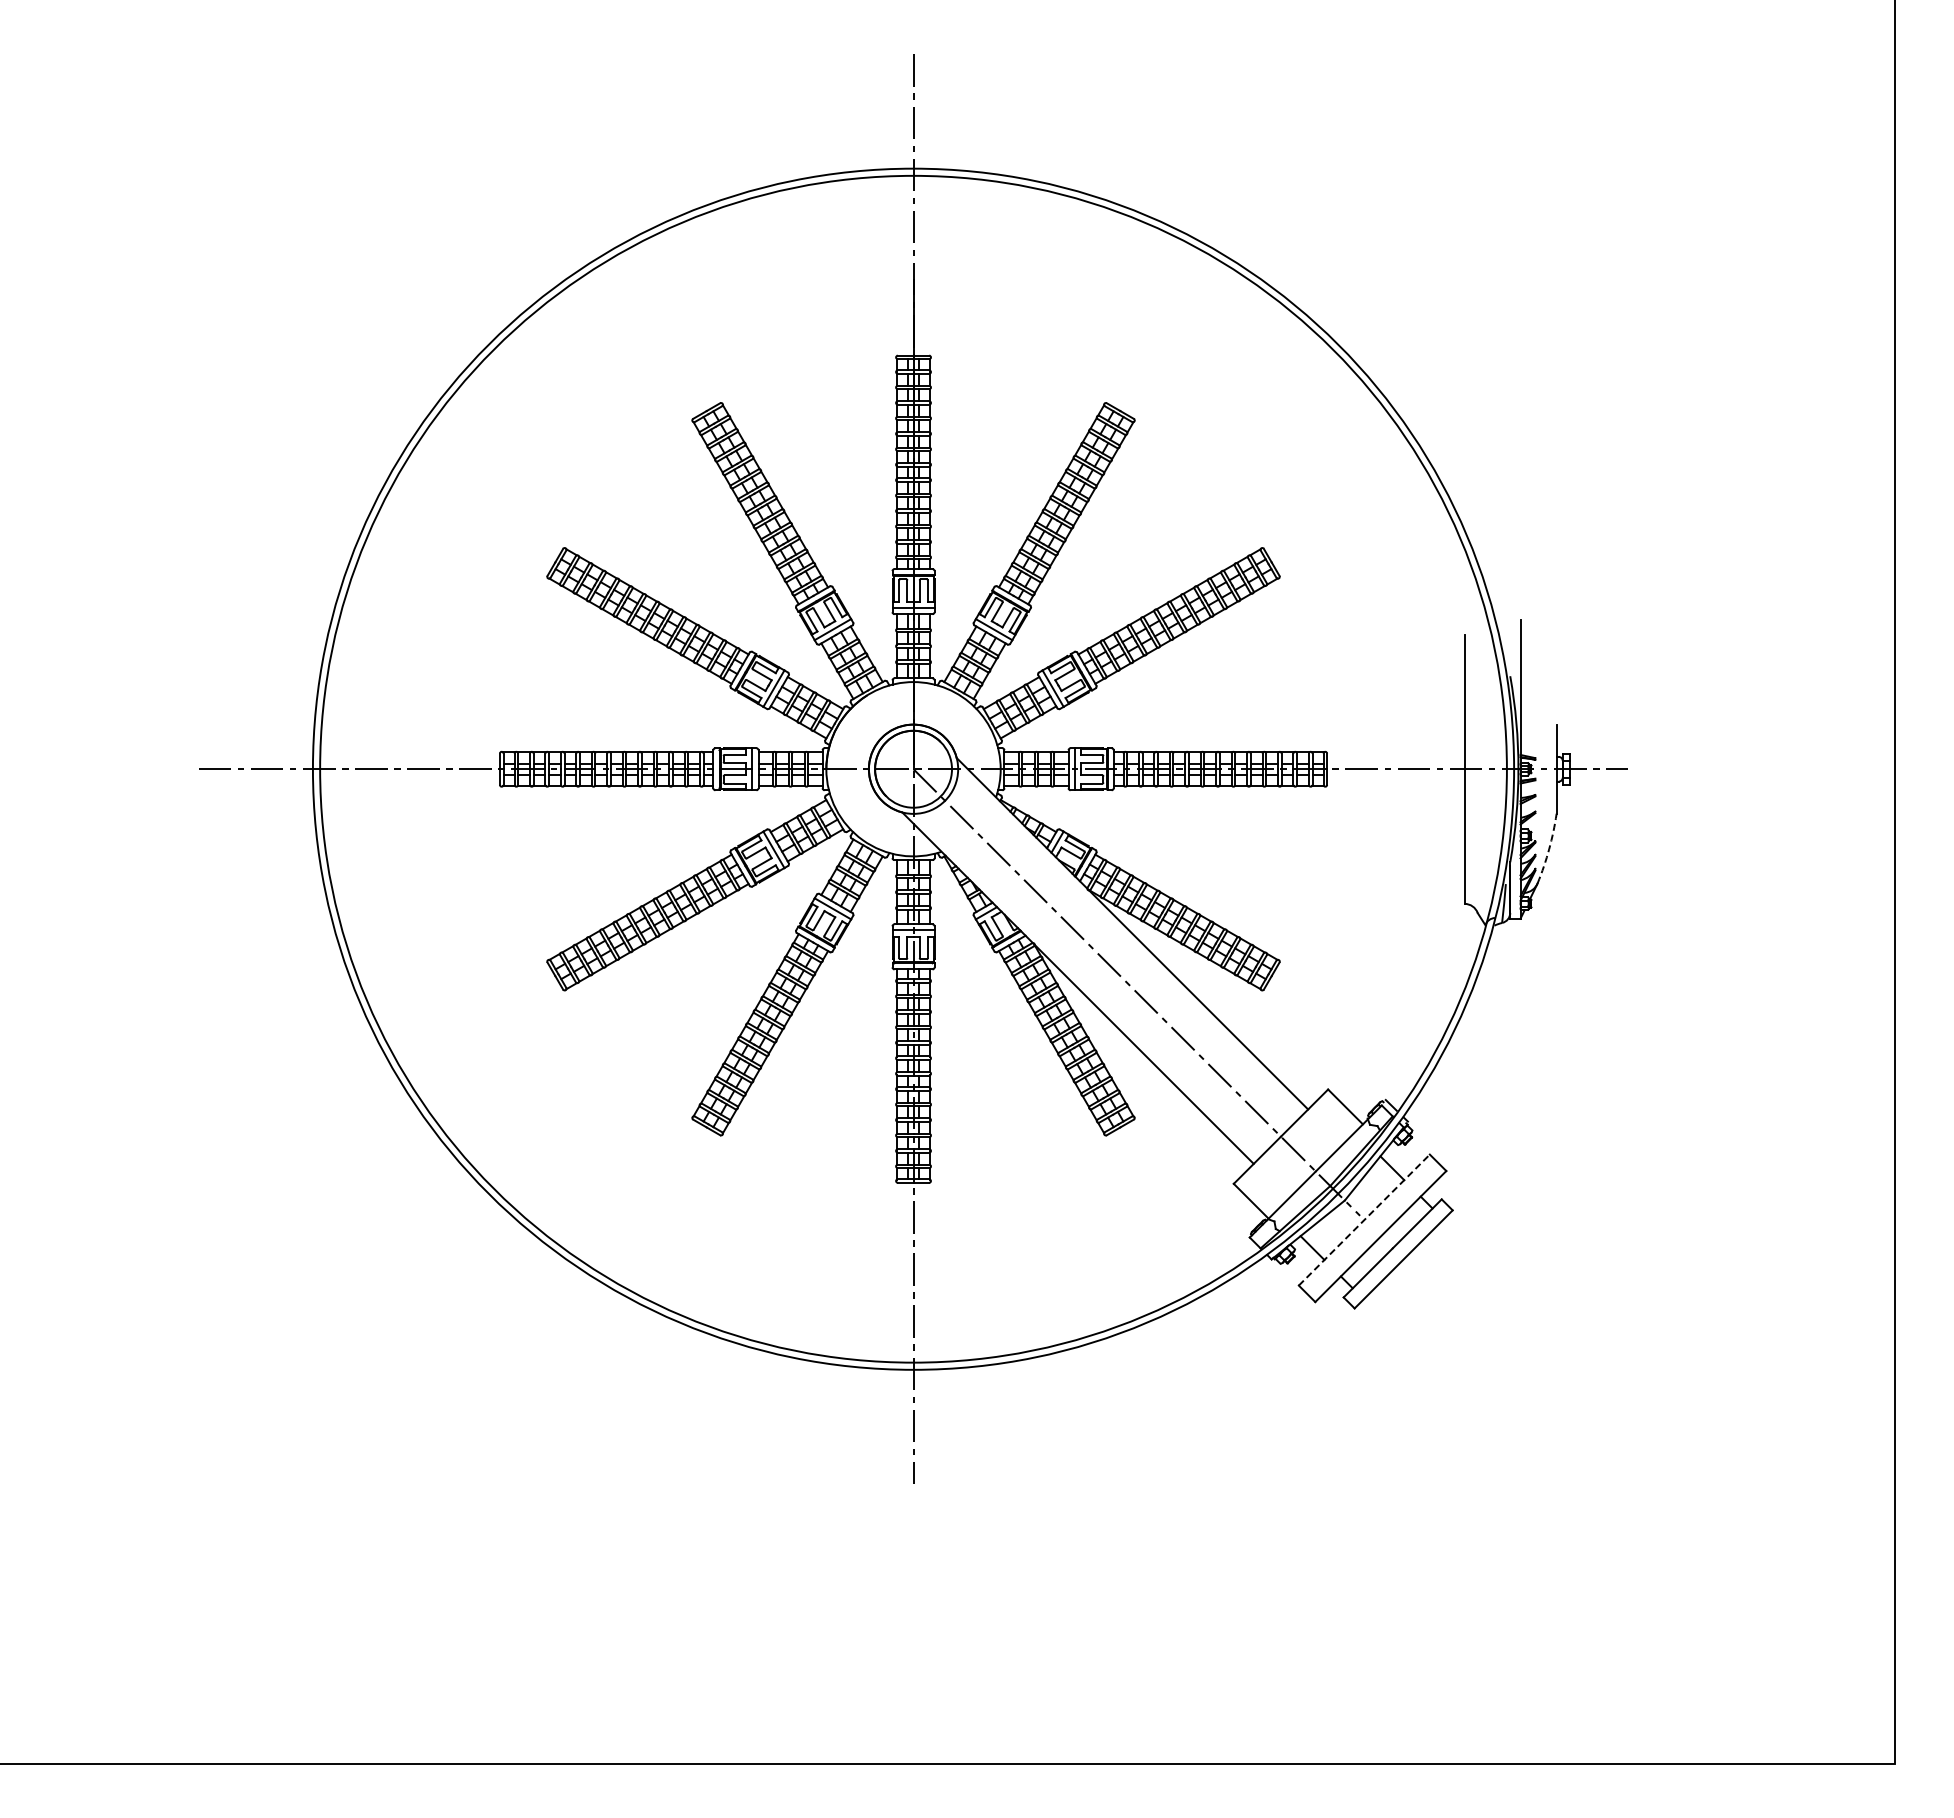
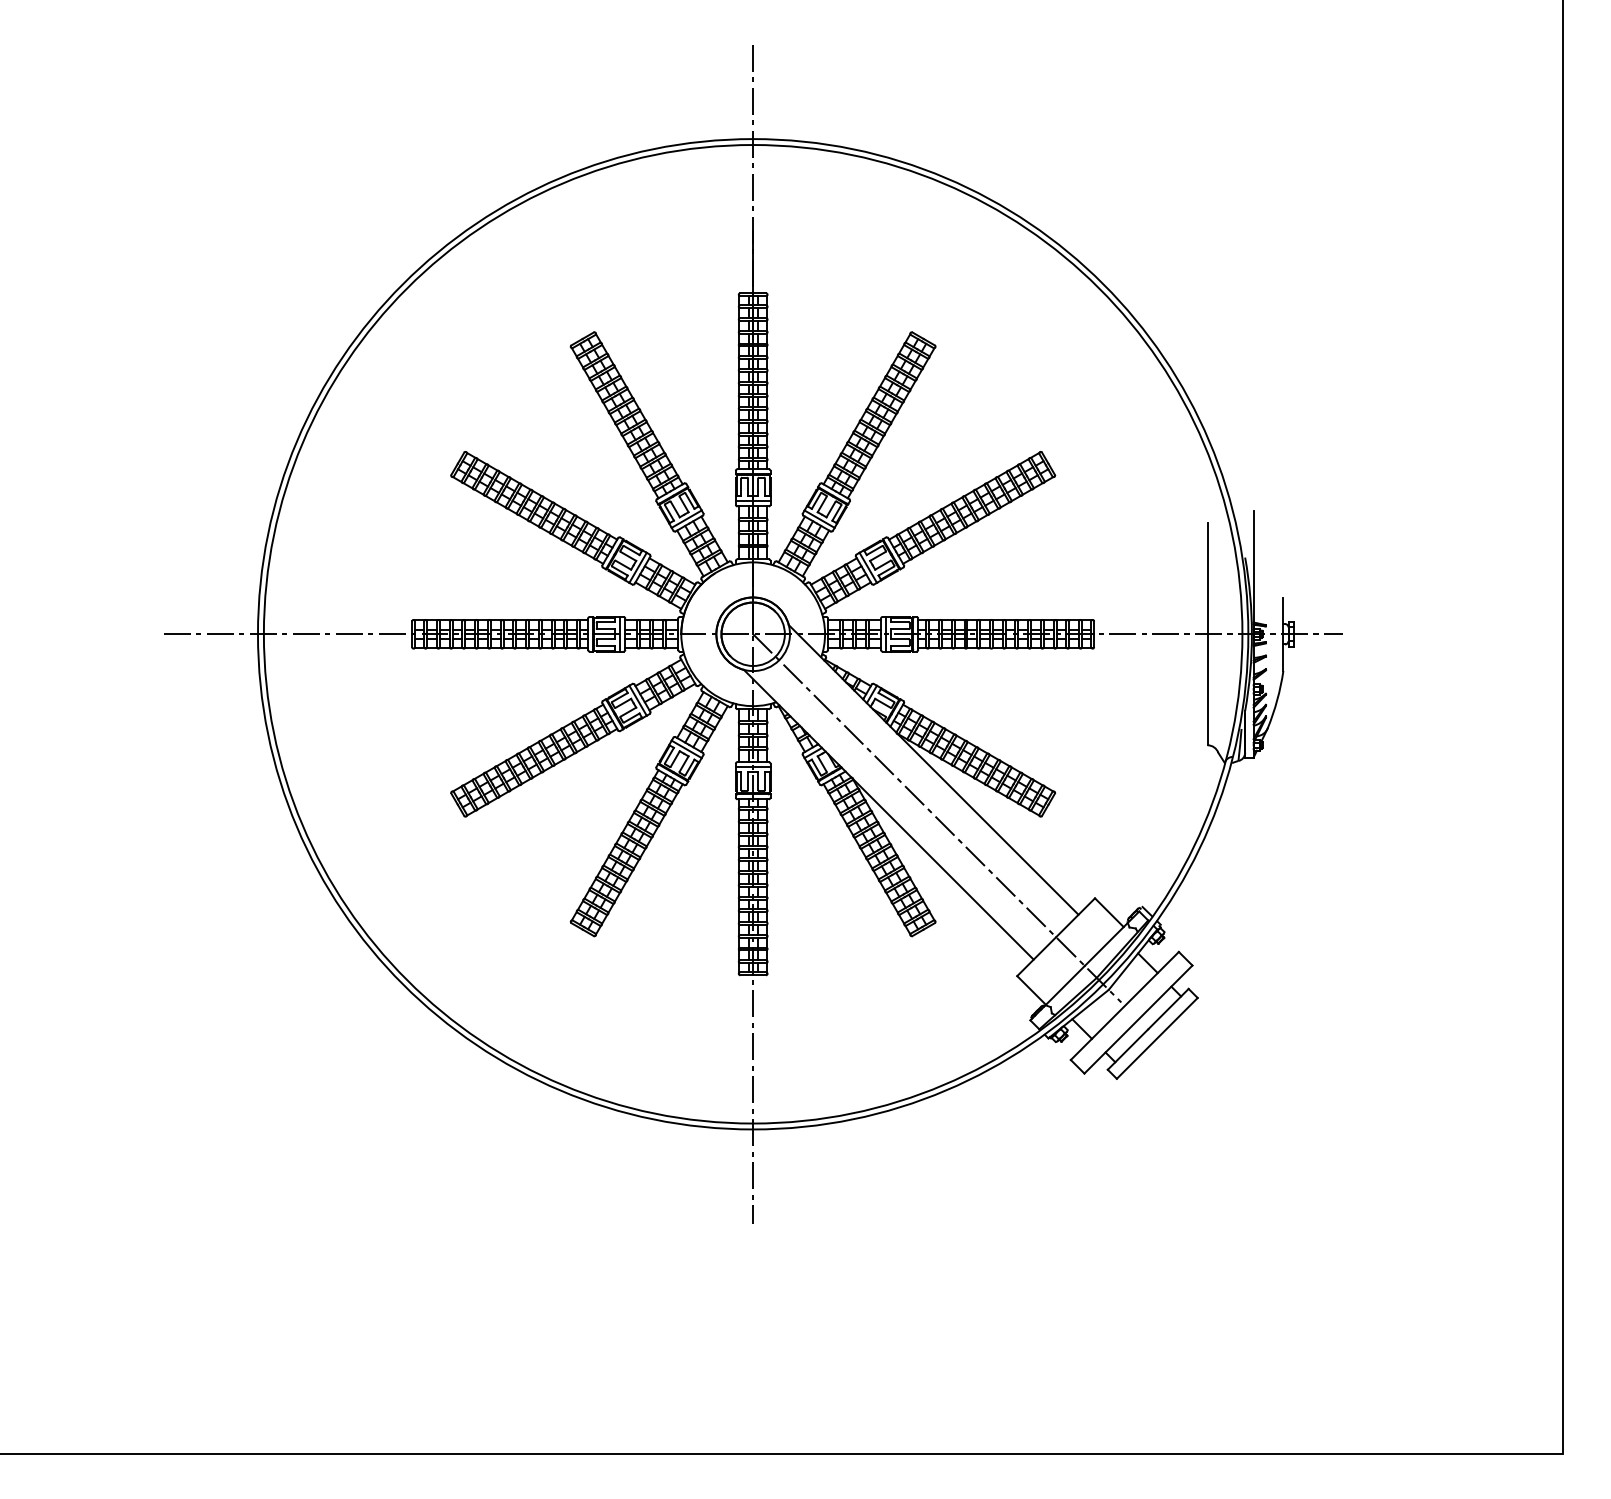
arc: (1549, 849) -> (1277, 700), dashed -> solid
line: (1364, 1220) -> (1124, 1006), dashed -> solid

